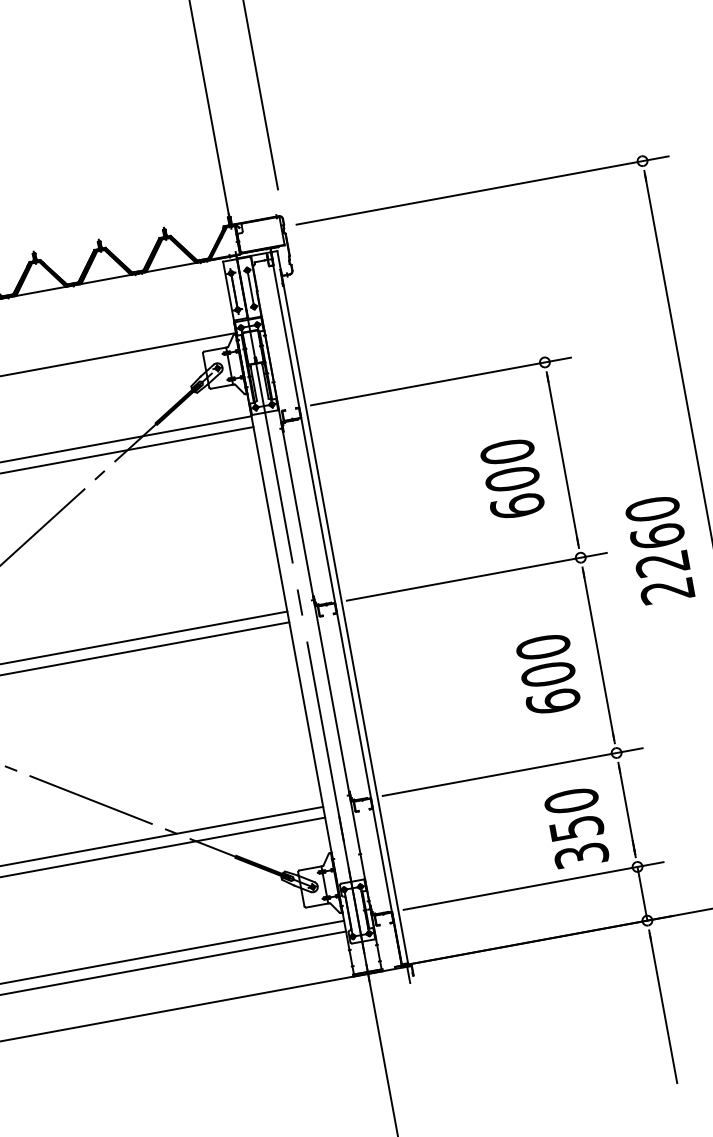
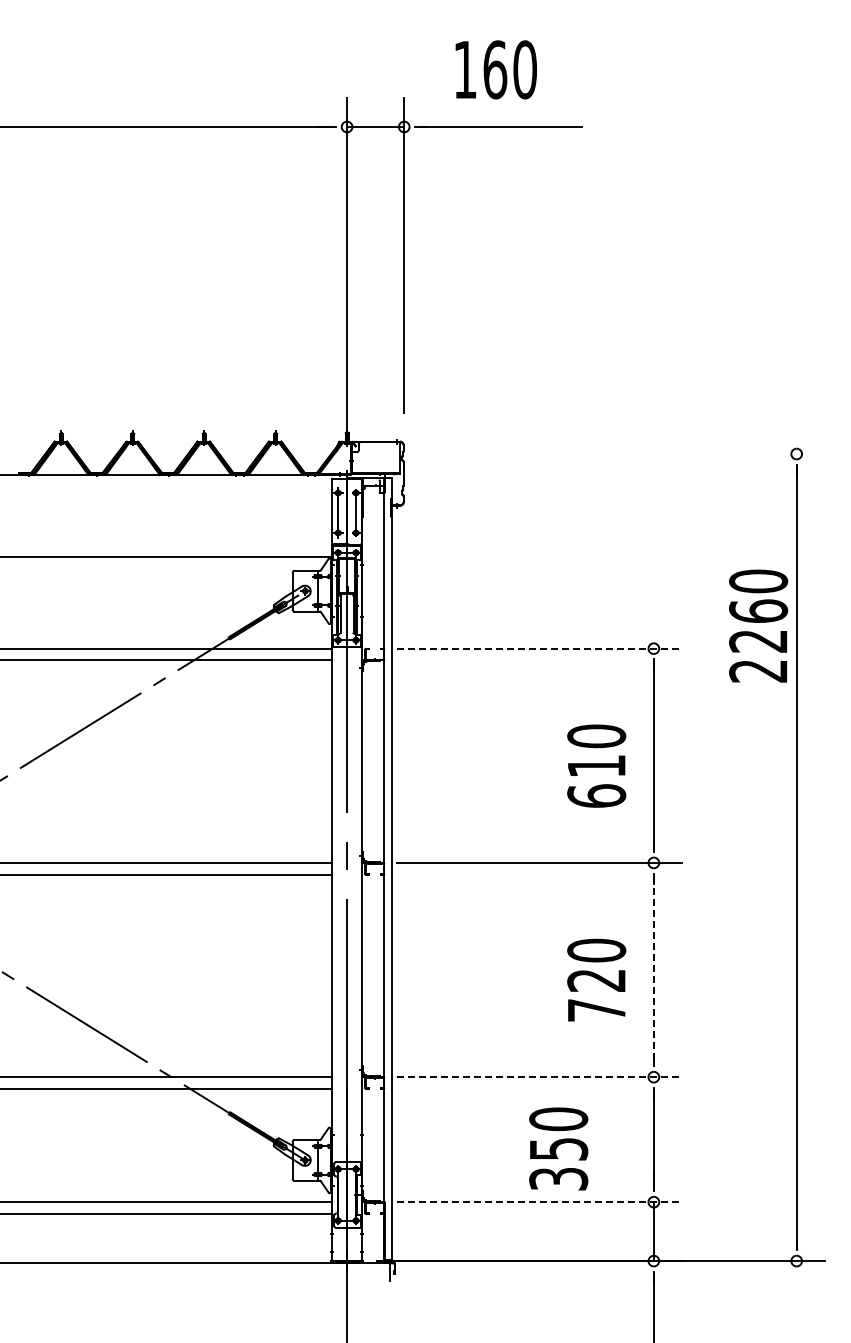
line: (482, 190) -> (621, 454), removed
line: (440, 381) -> (539, 648), solid -> dashed
text: (512, 478) -> (596, 765), 600 -> 610
text: (659, 549) -> (758, 625), moved
line: (598, 655) -> (653, 970), solid -> dashed
text: (550, 687) -> (596, 994), 600 -> 720
line: (512, 772) -> (539, 1077), solid -> dashed
text: (576, 827) -> (558, 1148), moved
line: (533, 886) -> (539, 1202), solid -> dashed

